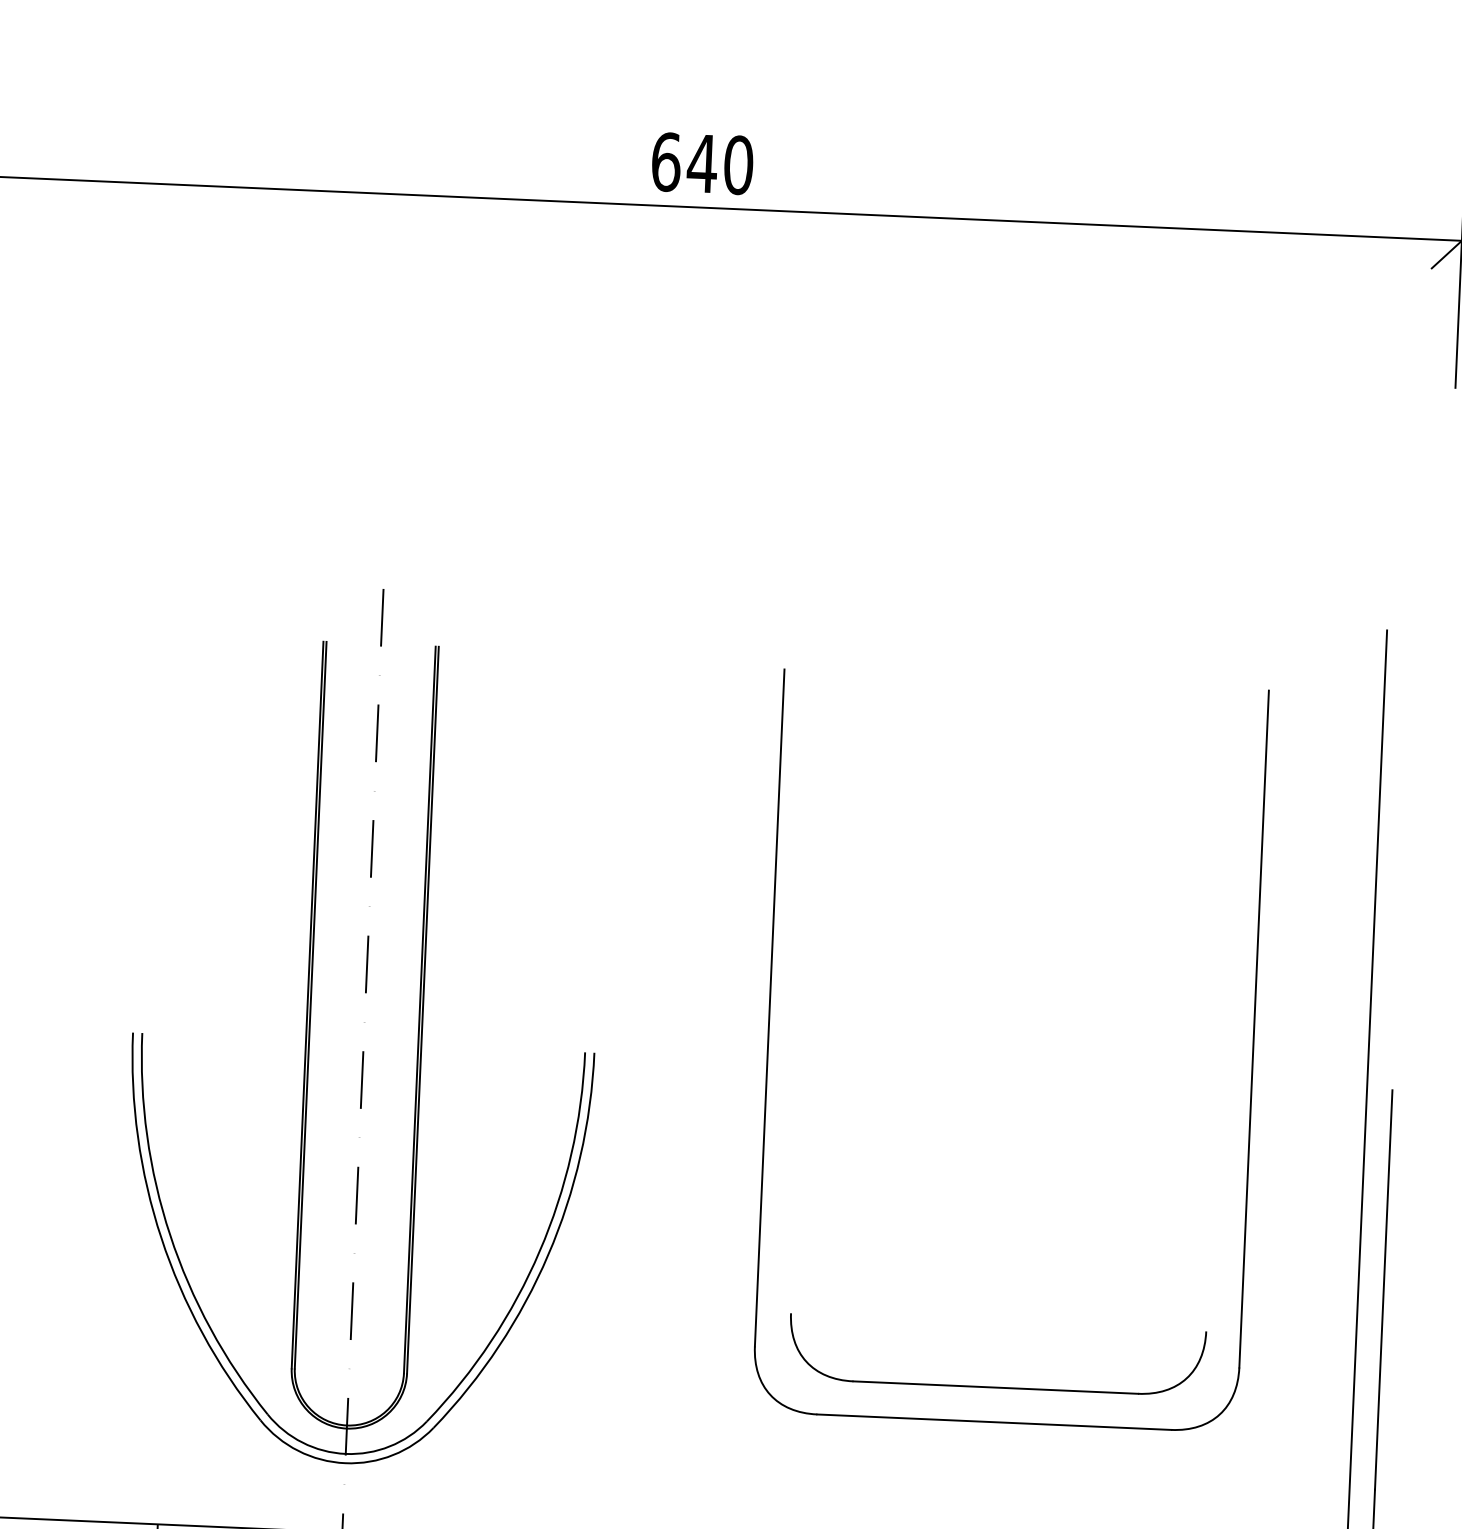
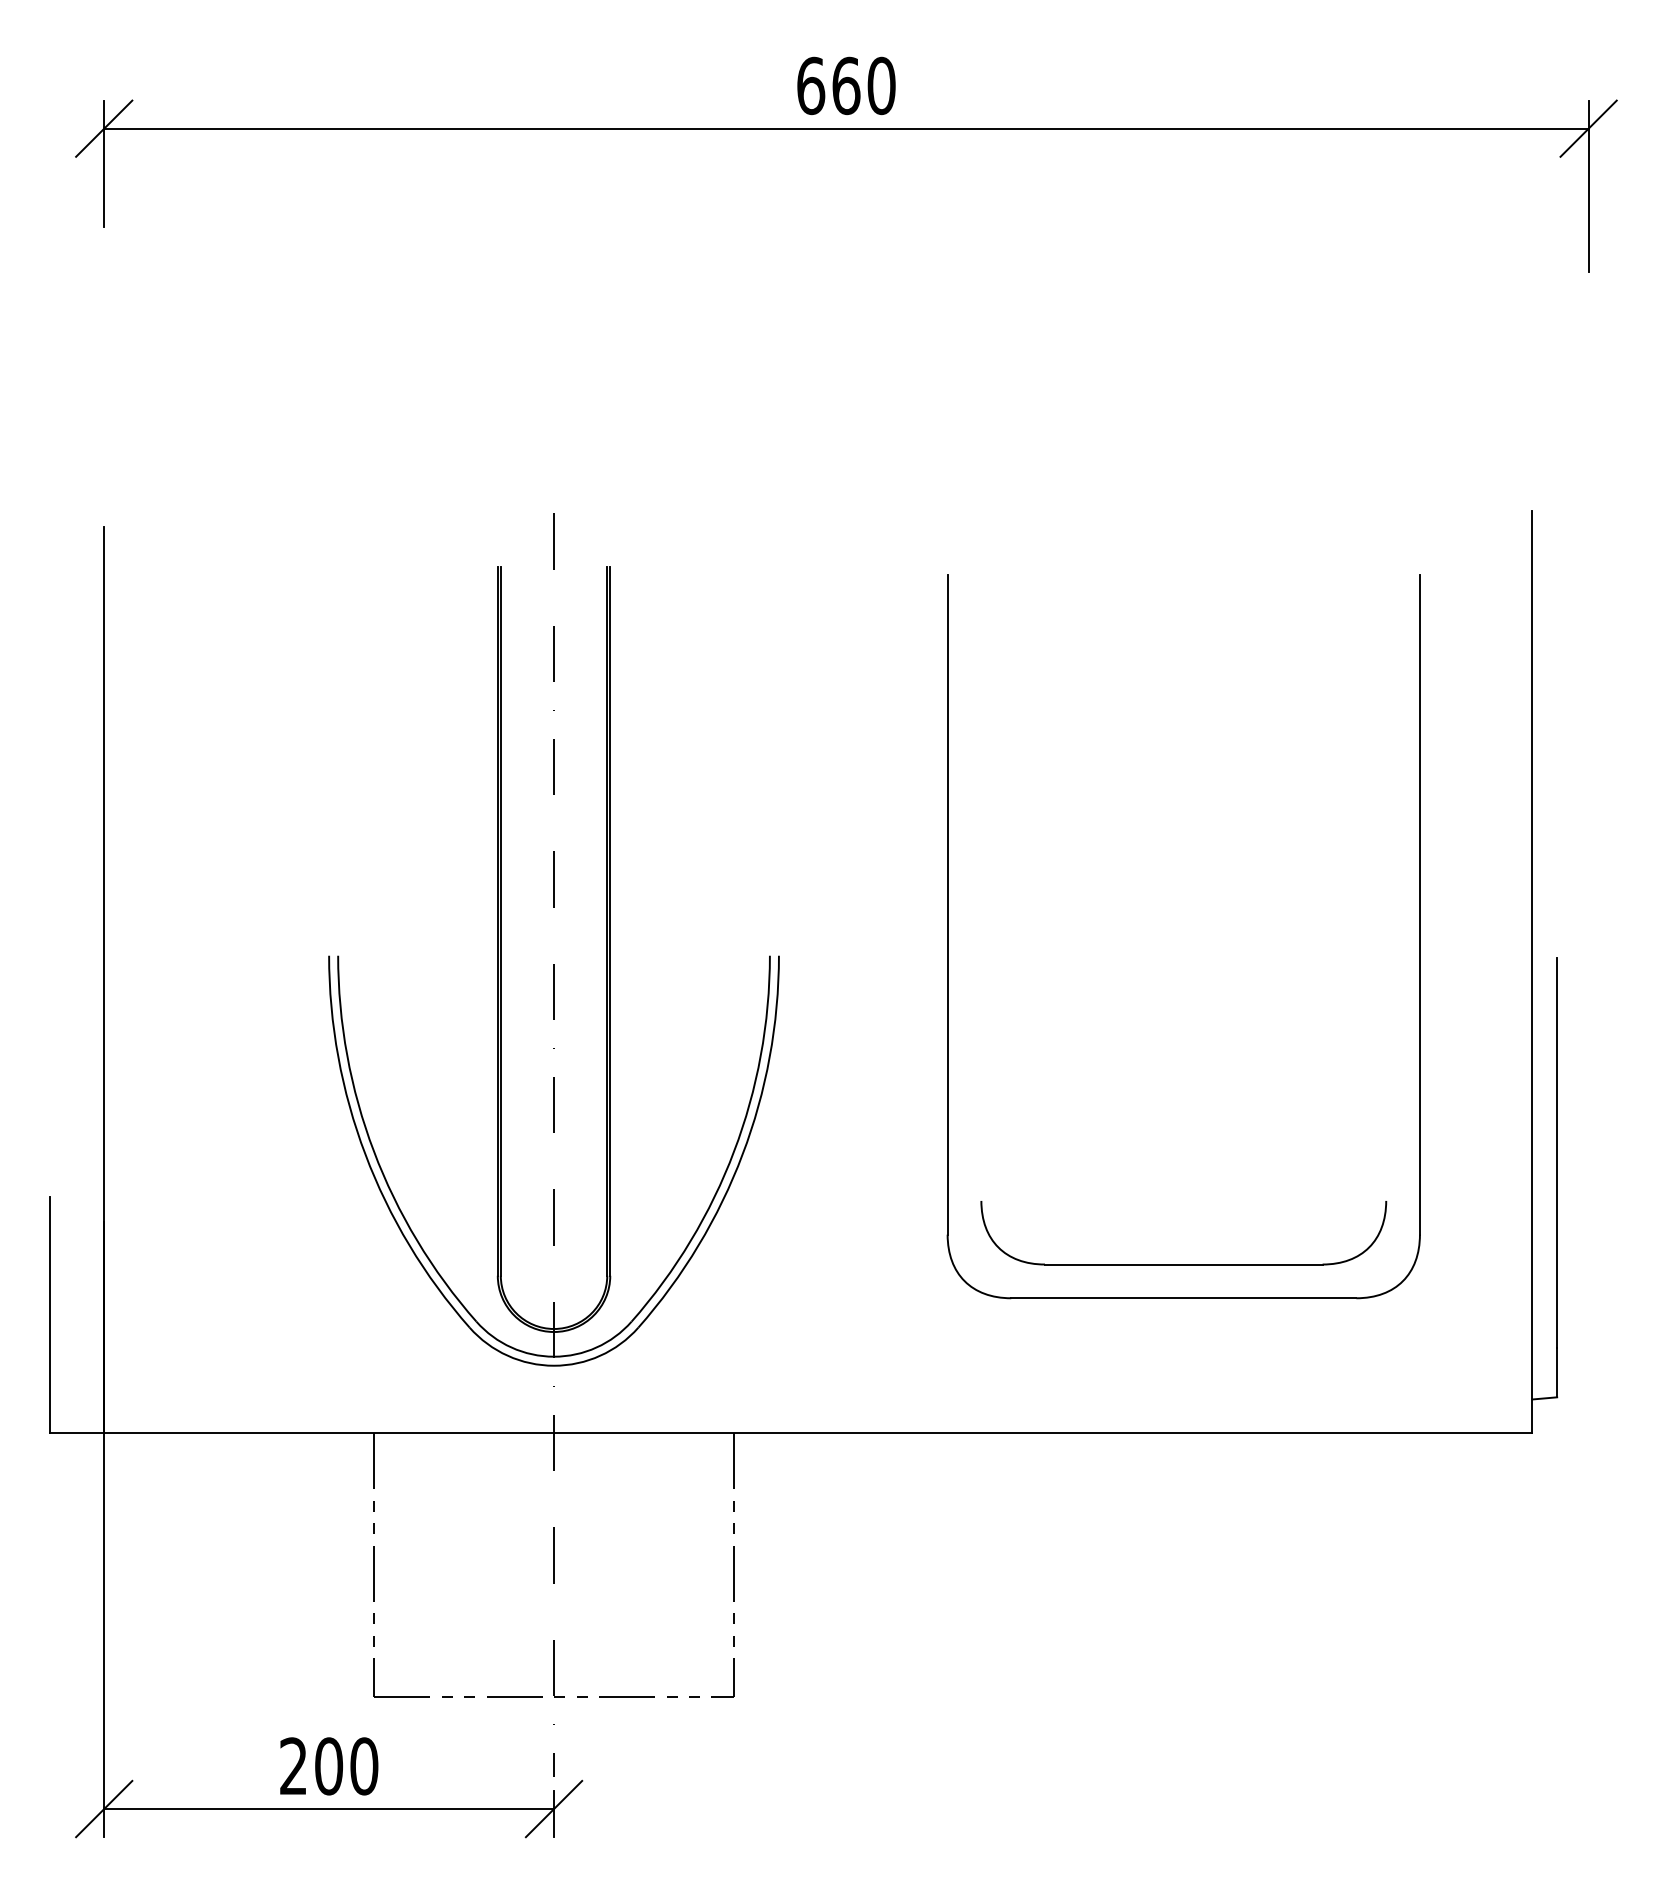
text: (701, 163) -> (845, 85), 640 -> 660

